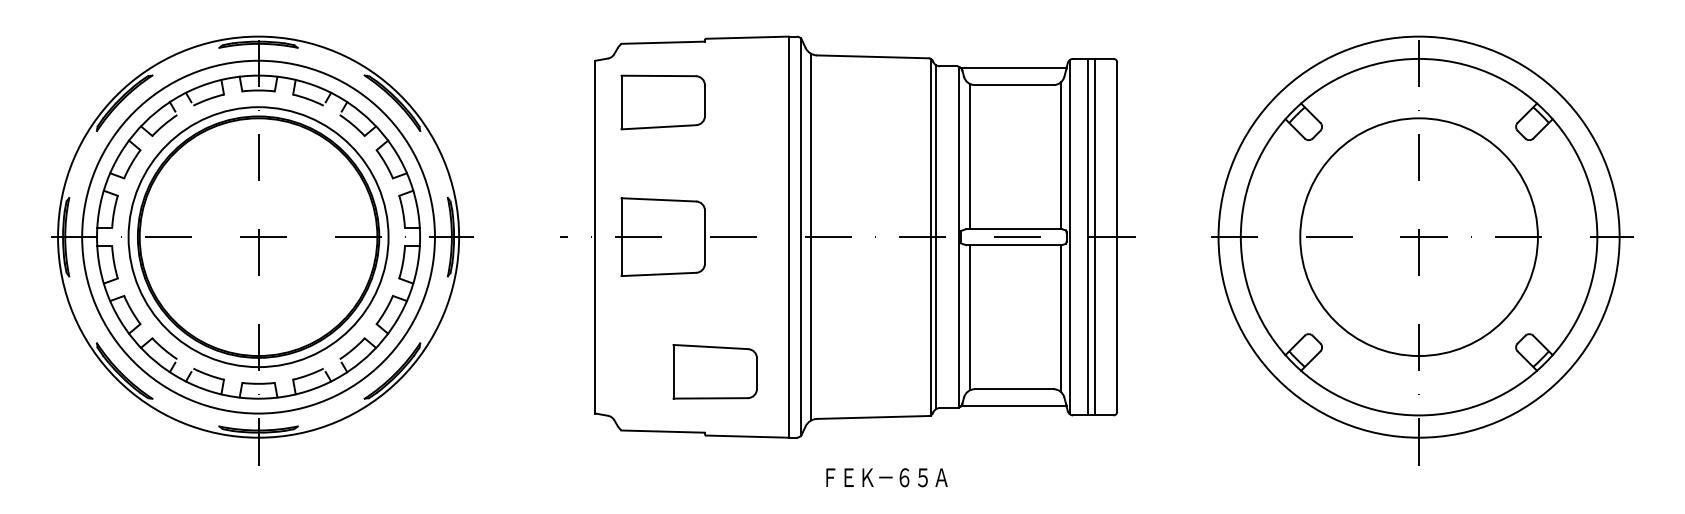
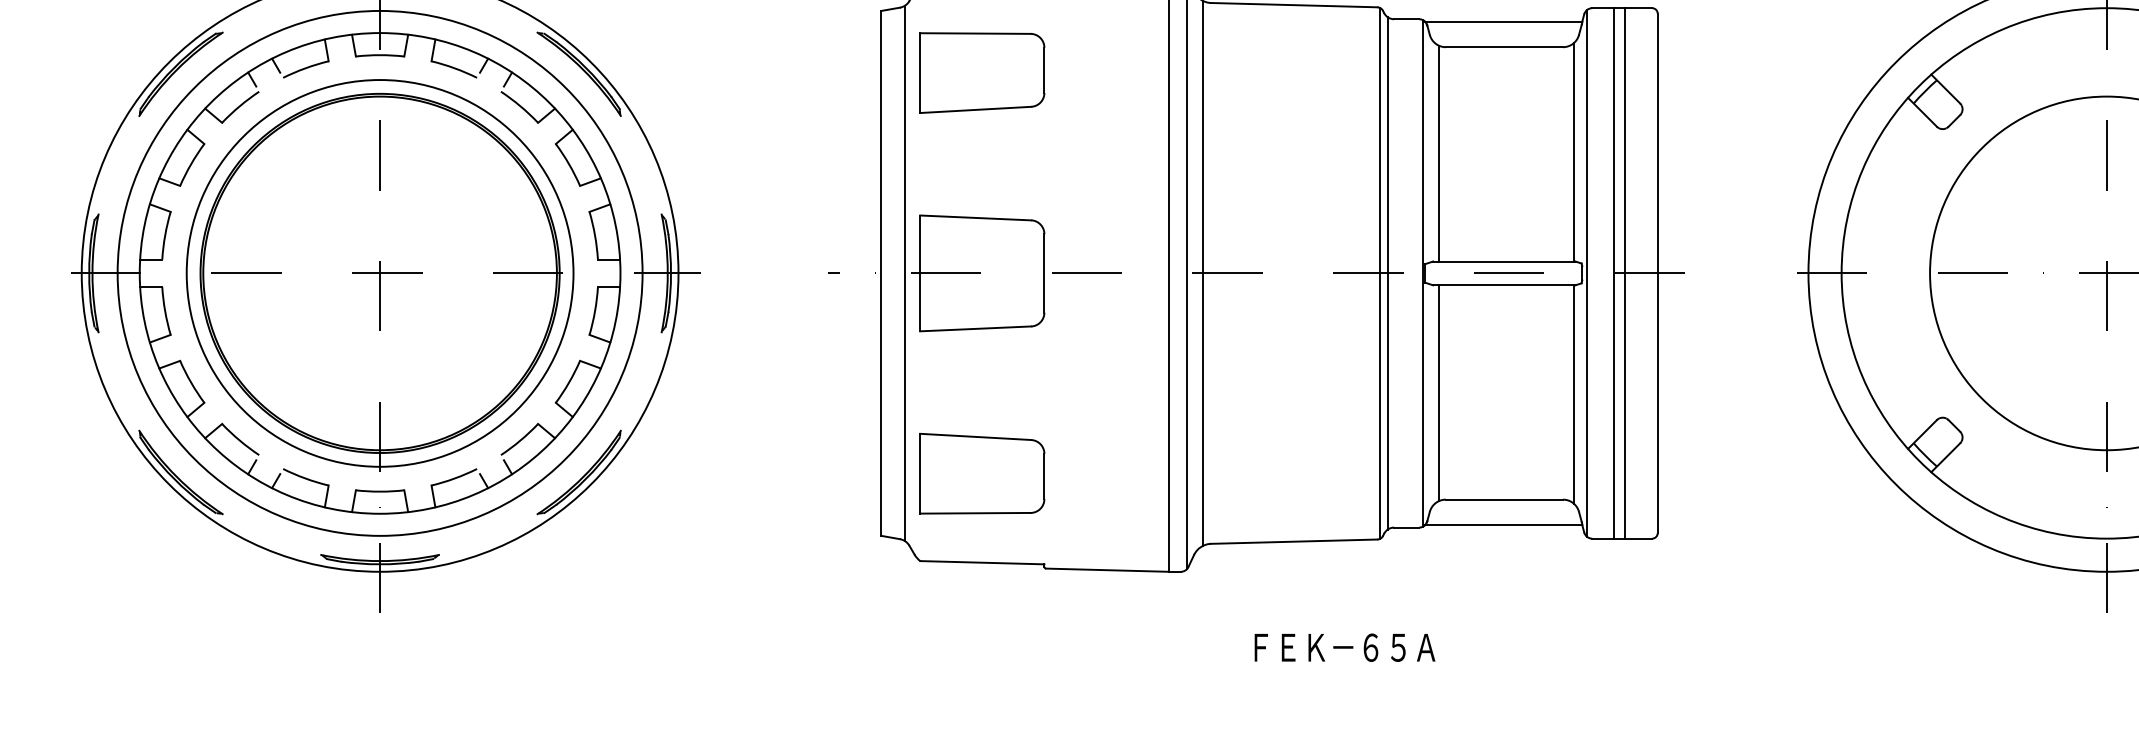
line: (611, 237) -> (905, 273), added
part: (714, 371) -> (981, 473), moved
text: (886, 477) -> (1344, 647), moved

